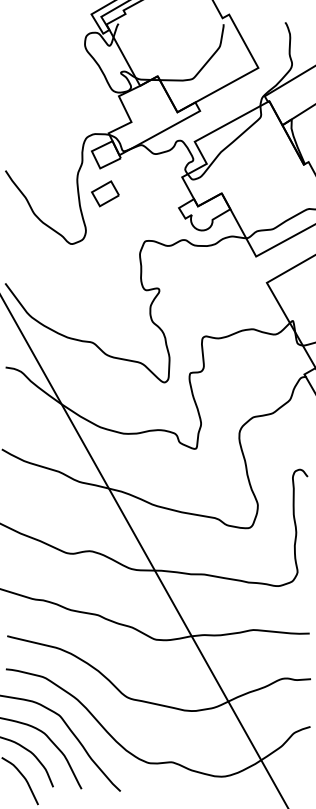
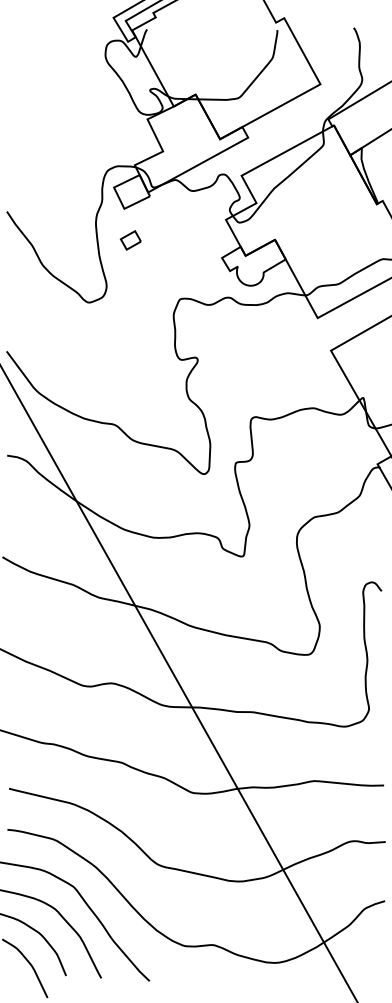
part: (105, 193) -> (130, 239), size x0.6

